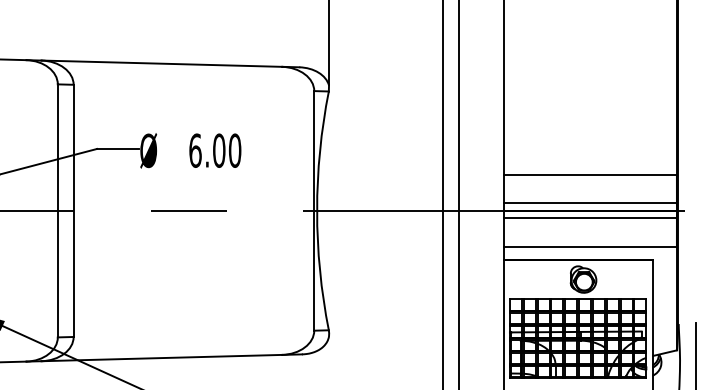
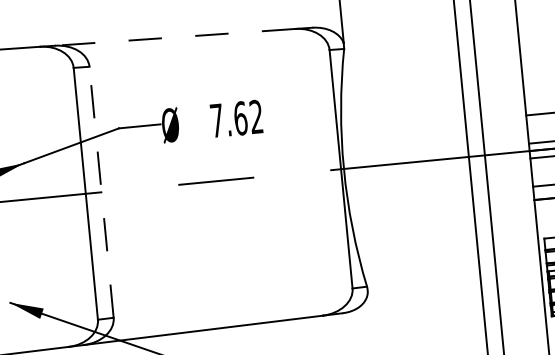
line: (161, 63) -> (174, 37), solid -> dashed
text: (215, 150) -> (236, 118), 6.00 -> 7.62
line: (73, 210) -> (101, 191), solid -> dashed

